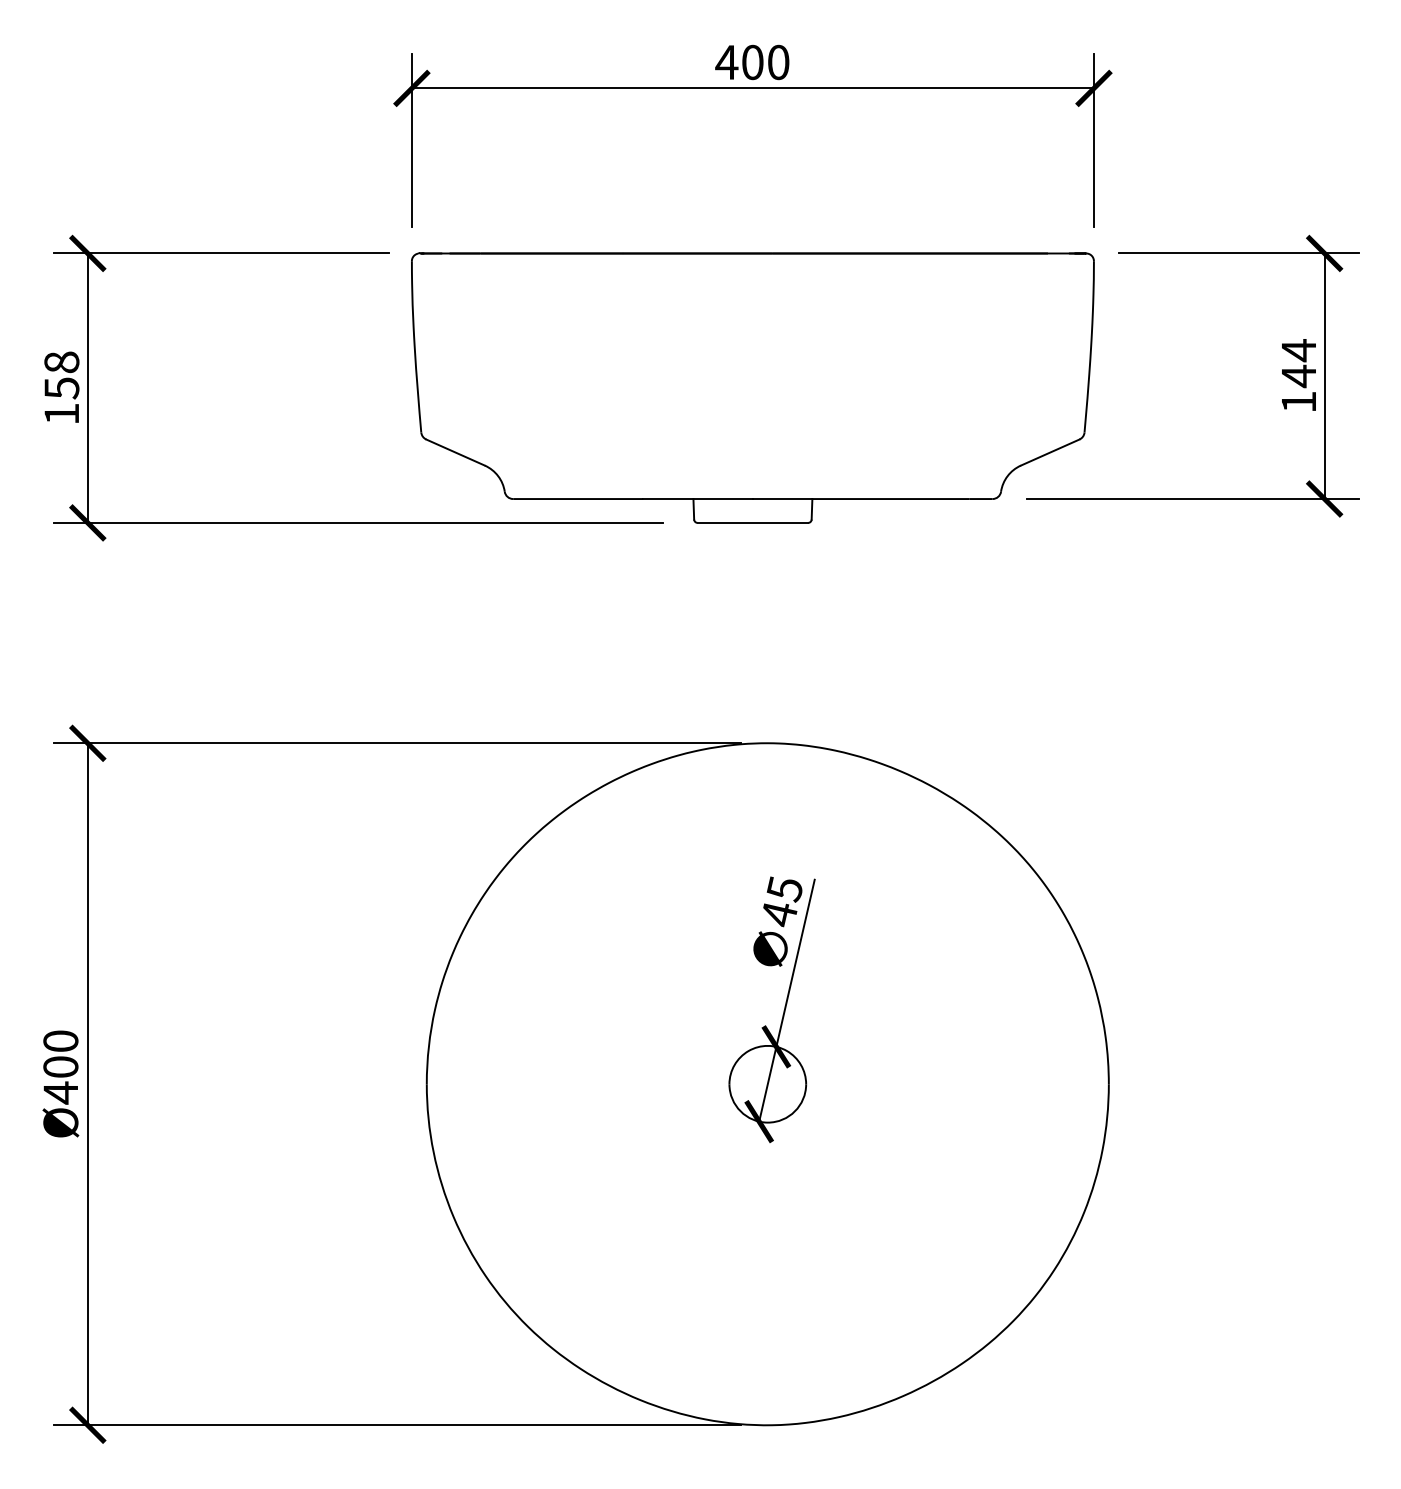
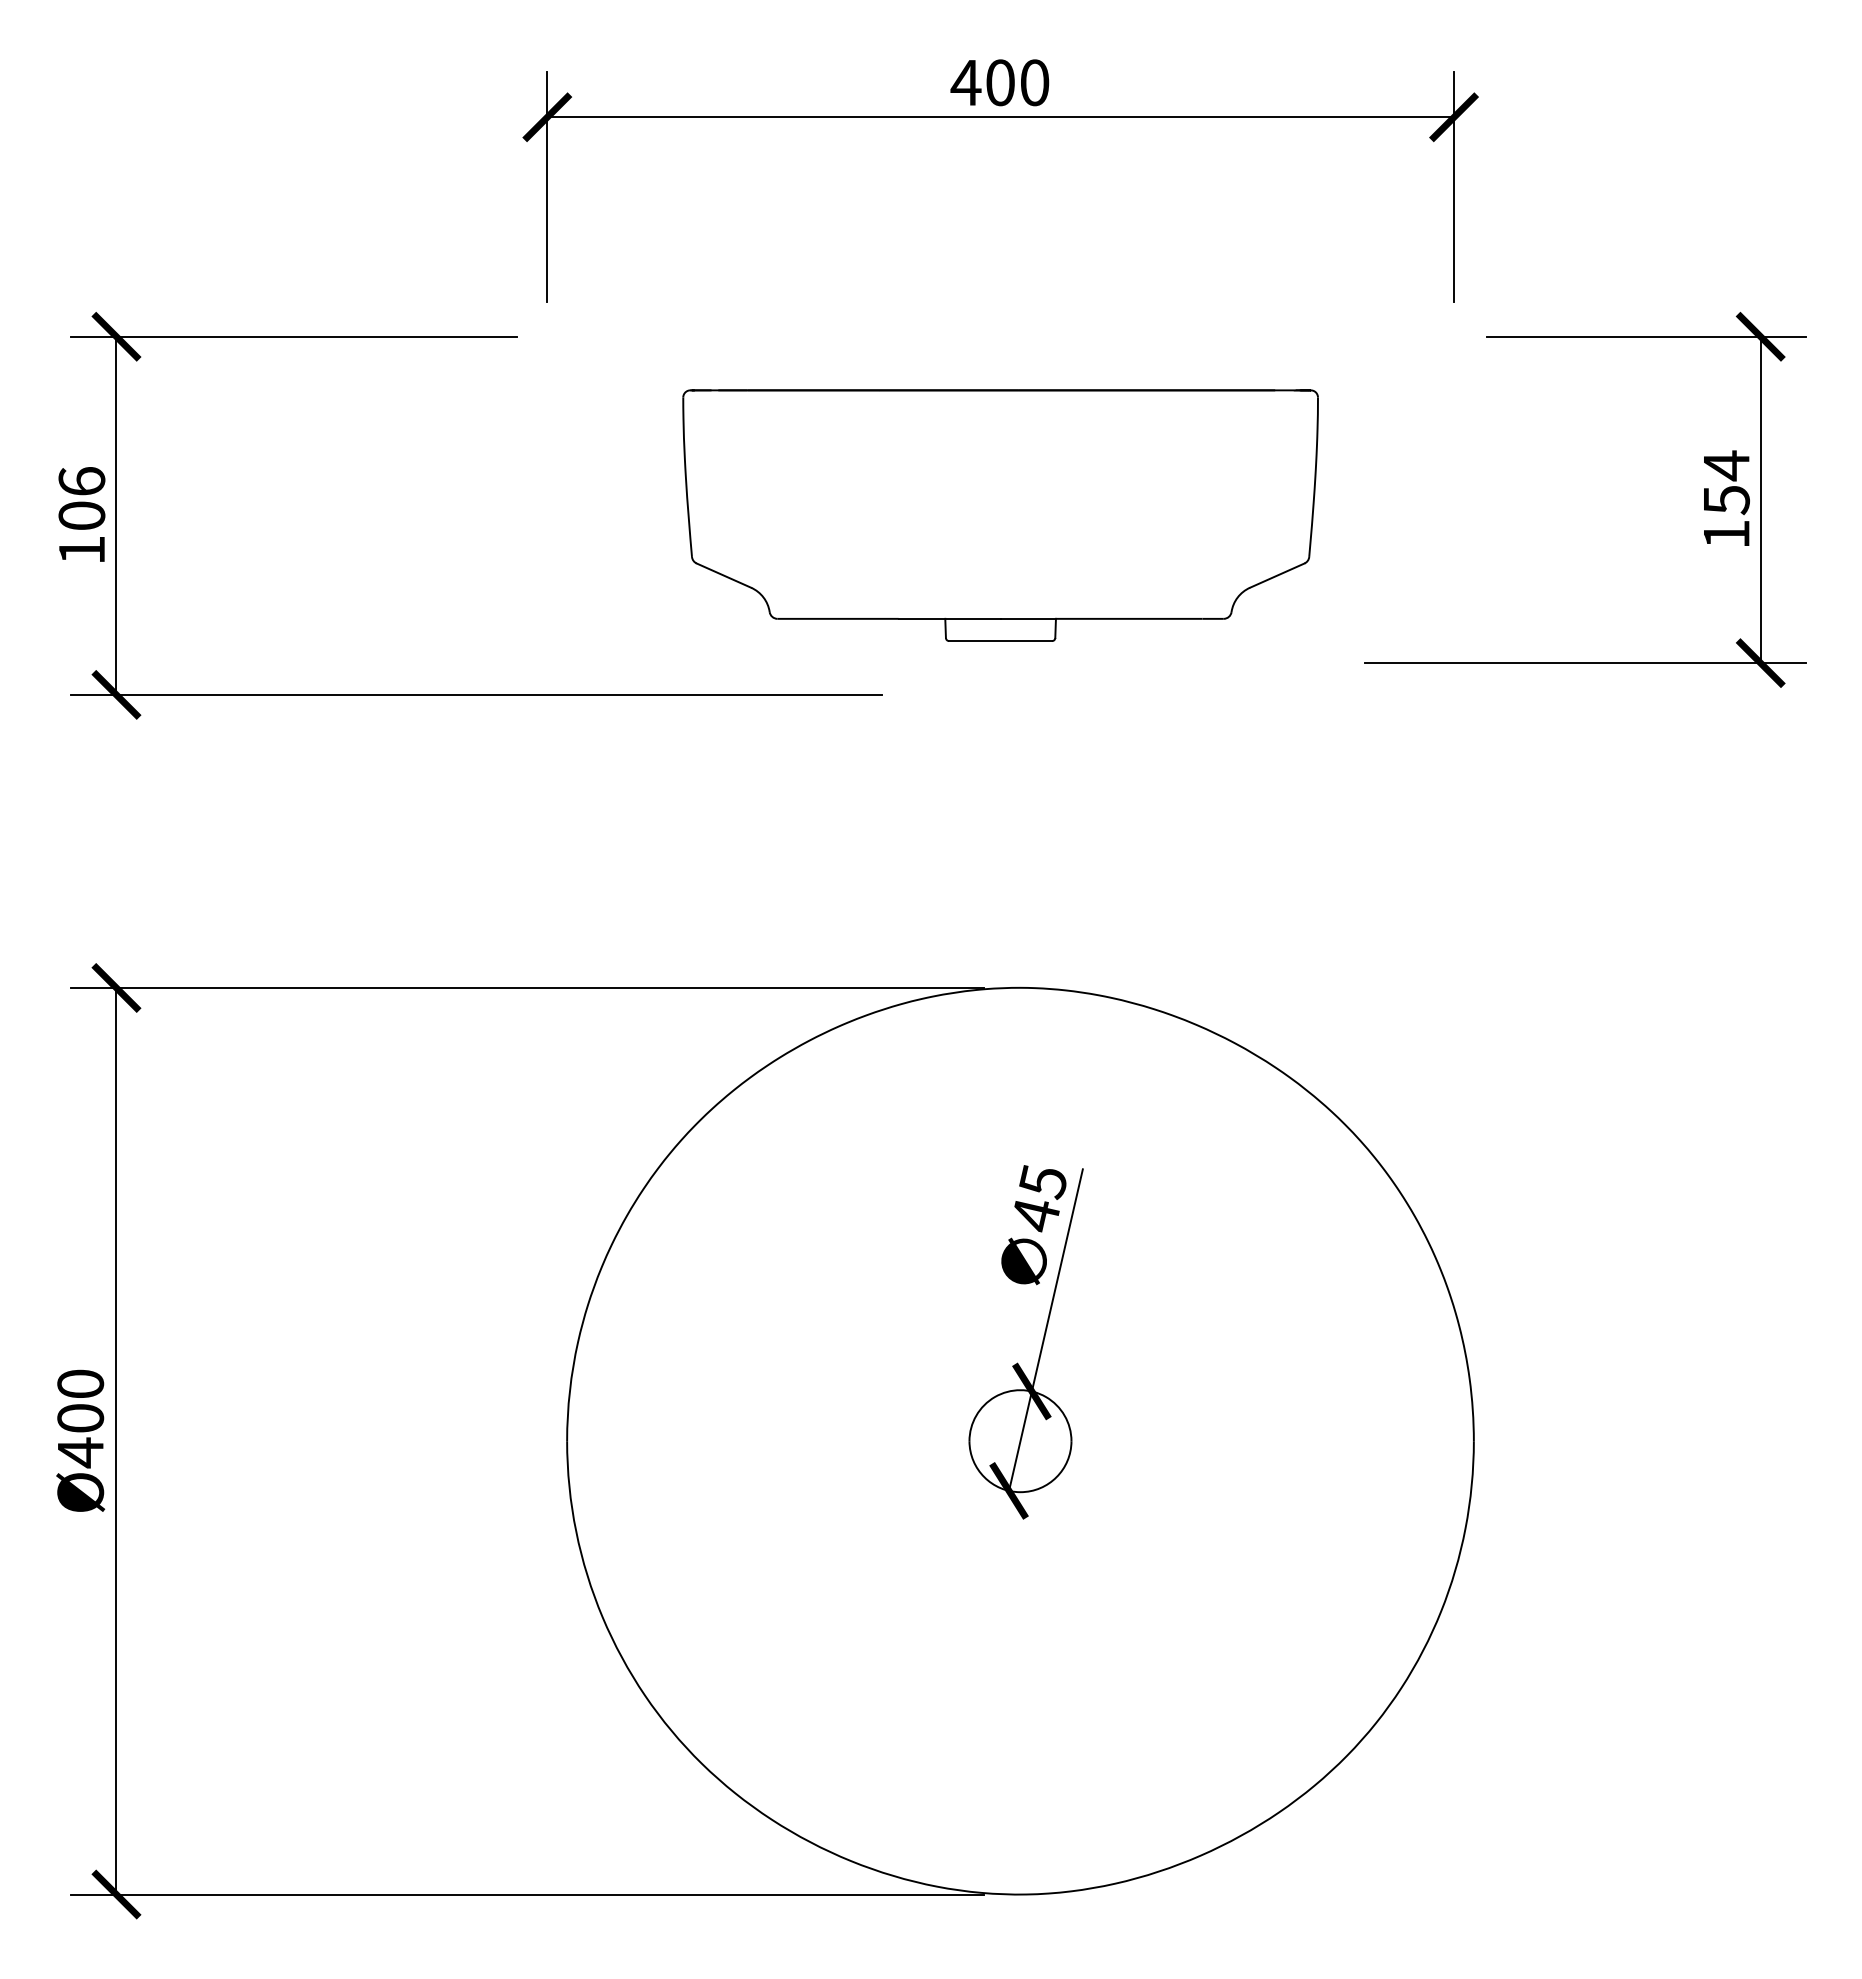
text: (61, 375) -> (81, 499), 158 -> 106
text: (1298, 375) -> (1726, 499), 144 -> 154
part: (752, 387) -> (1000, 515), size x0.7

